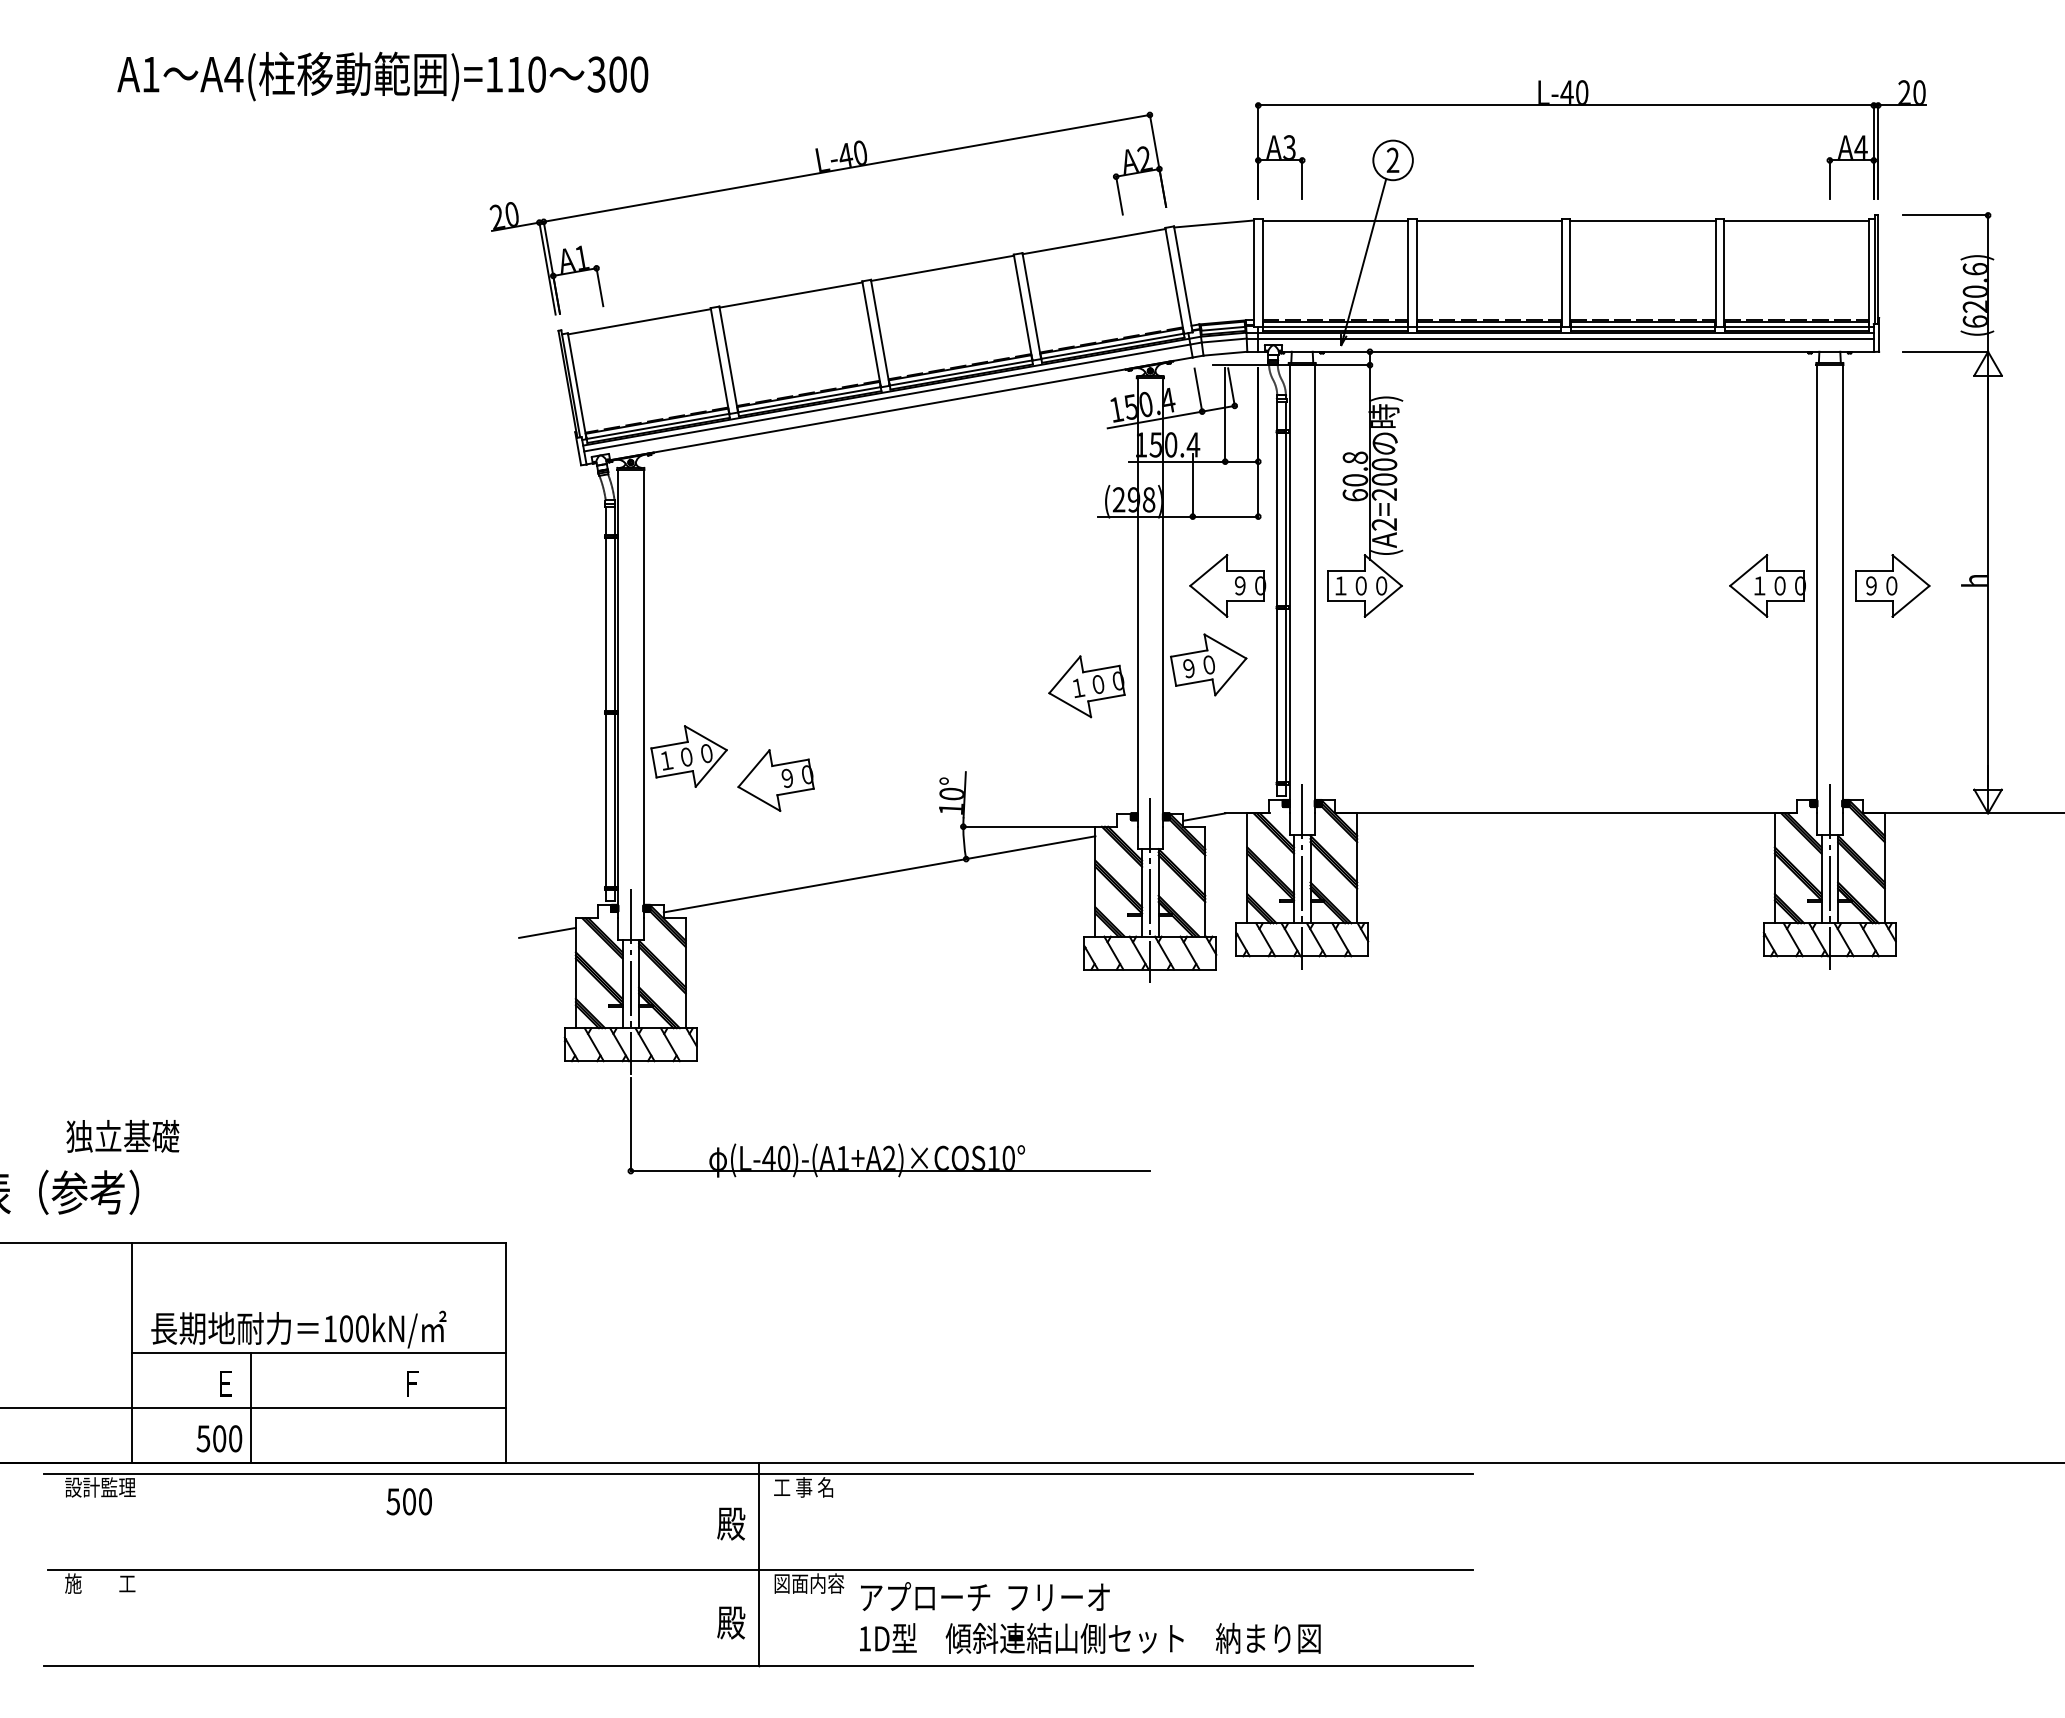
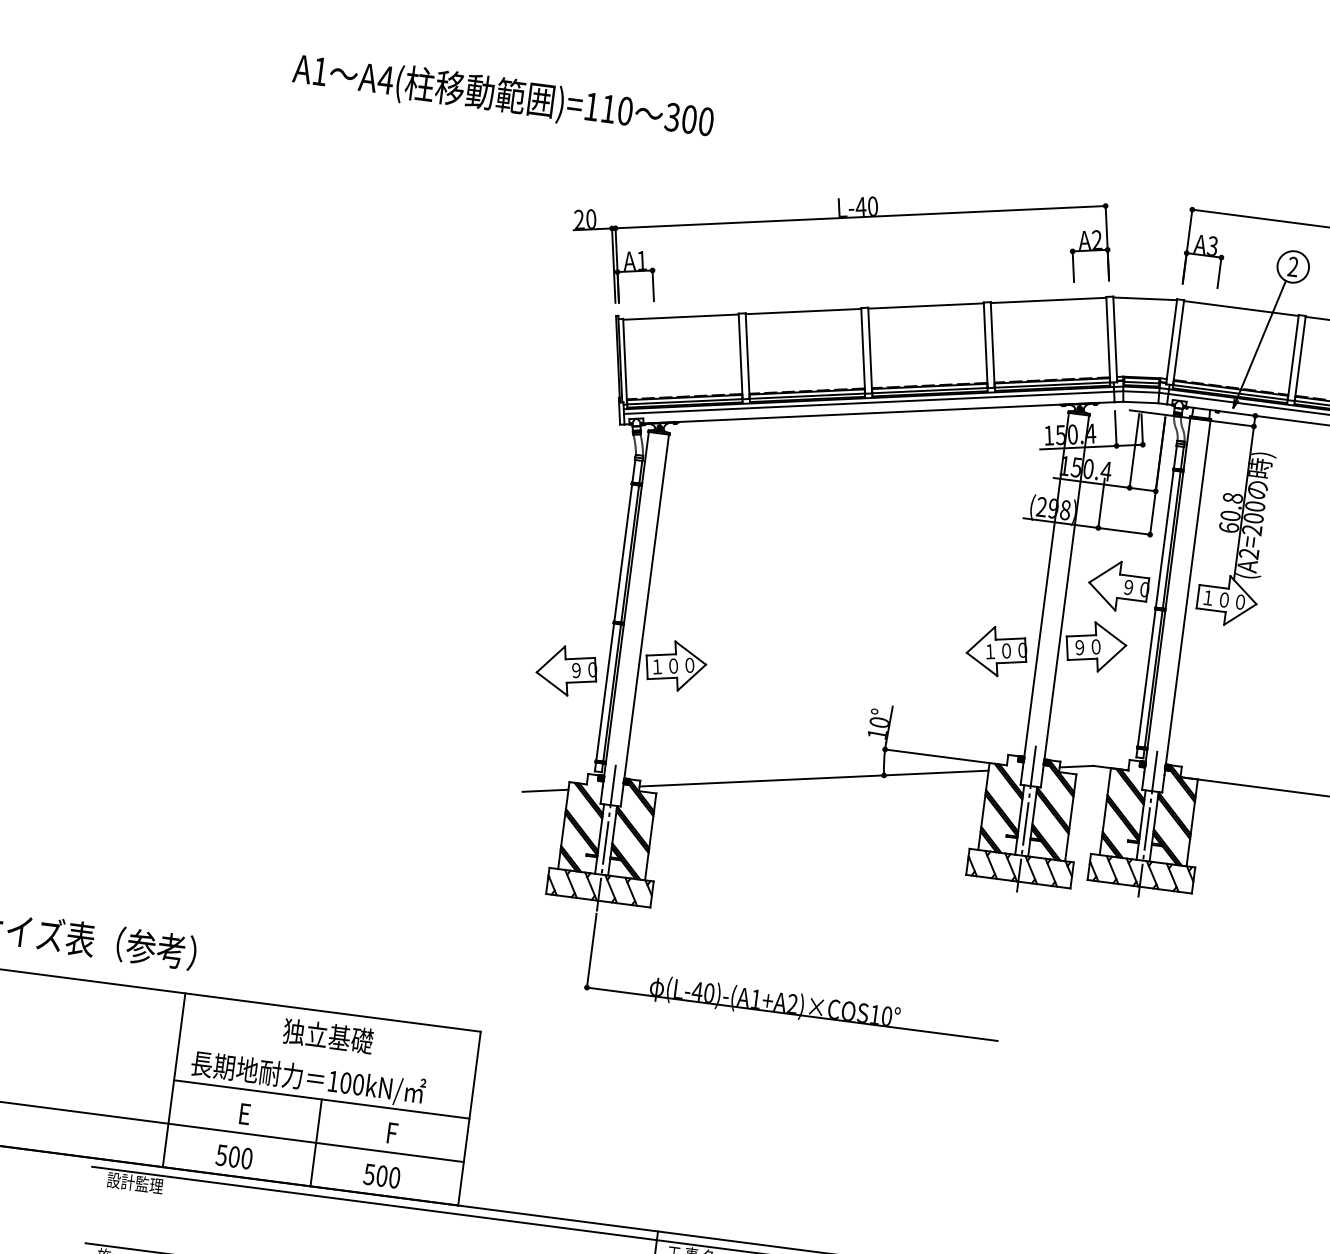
part: (775, 780) -> (566, 671), moved
text: (122, 1136) -> (327, 1036), moved
line: (251, 1408) -> (316, 1143), moved
text: (408, 1501) -> (381, 1175), moved

